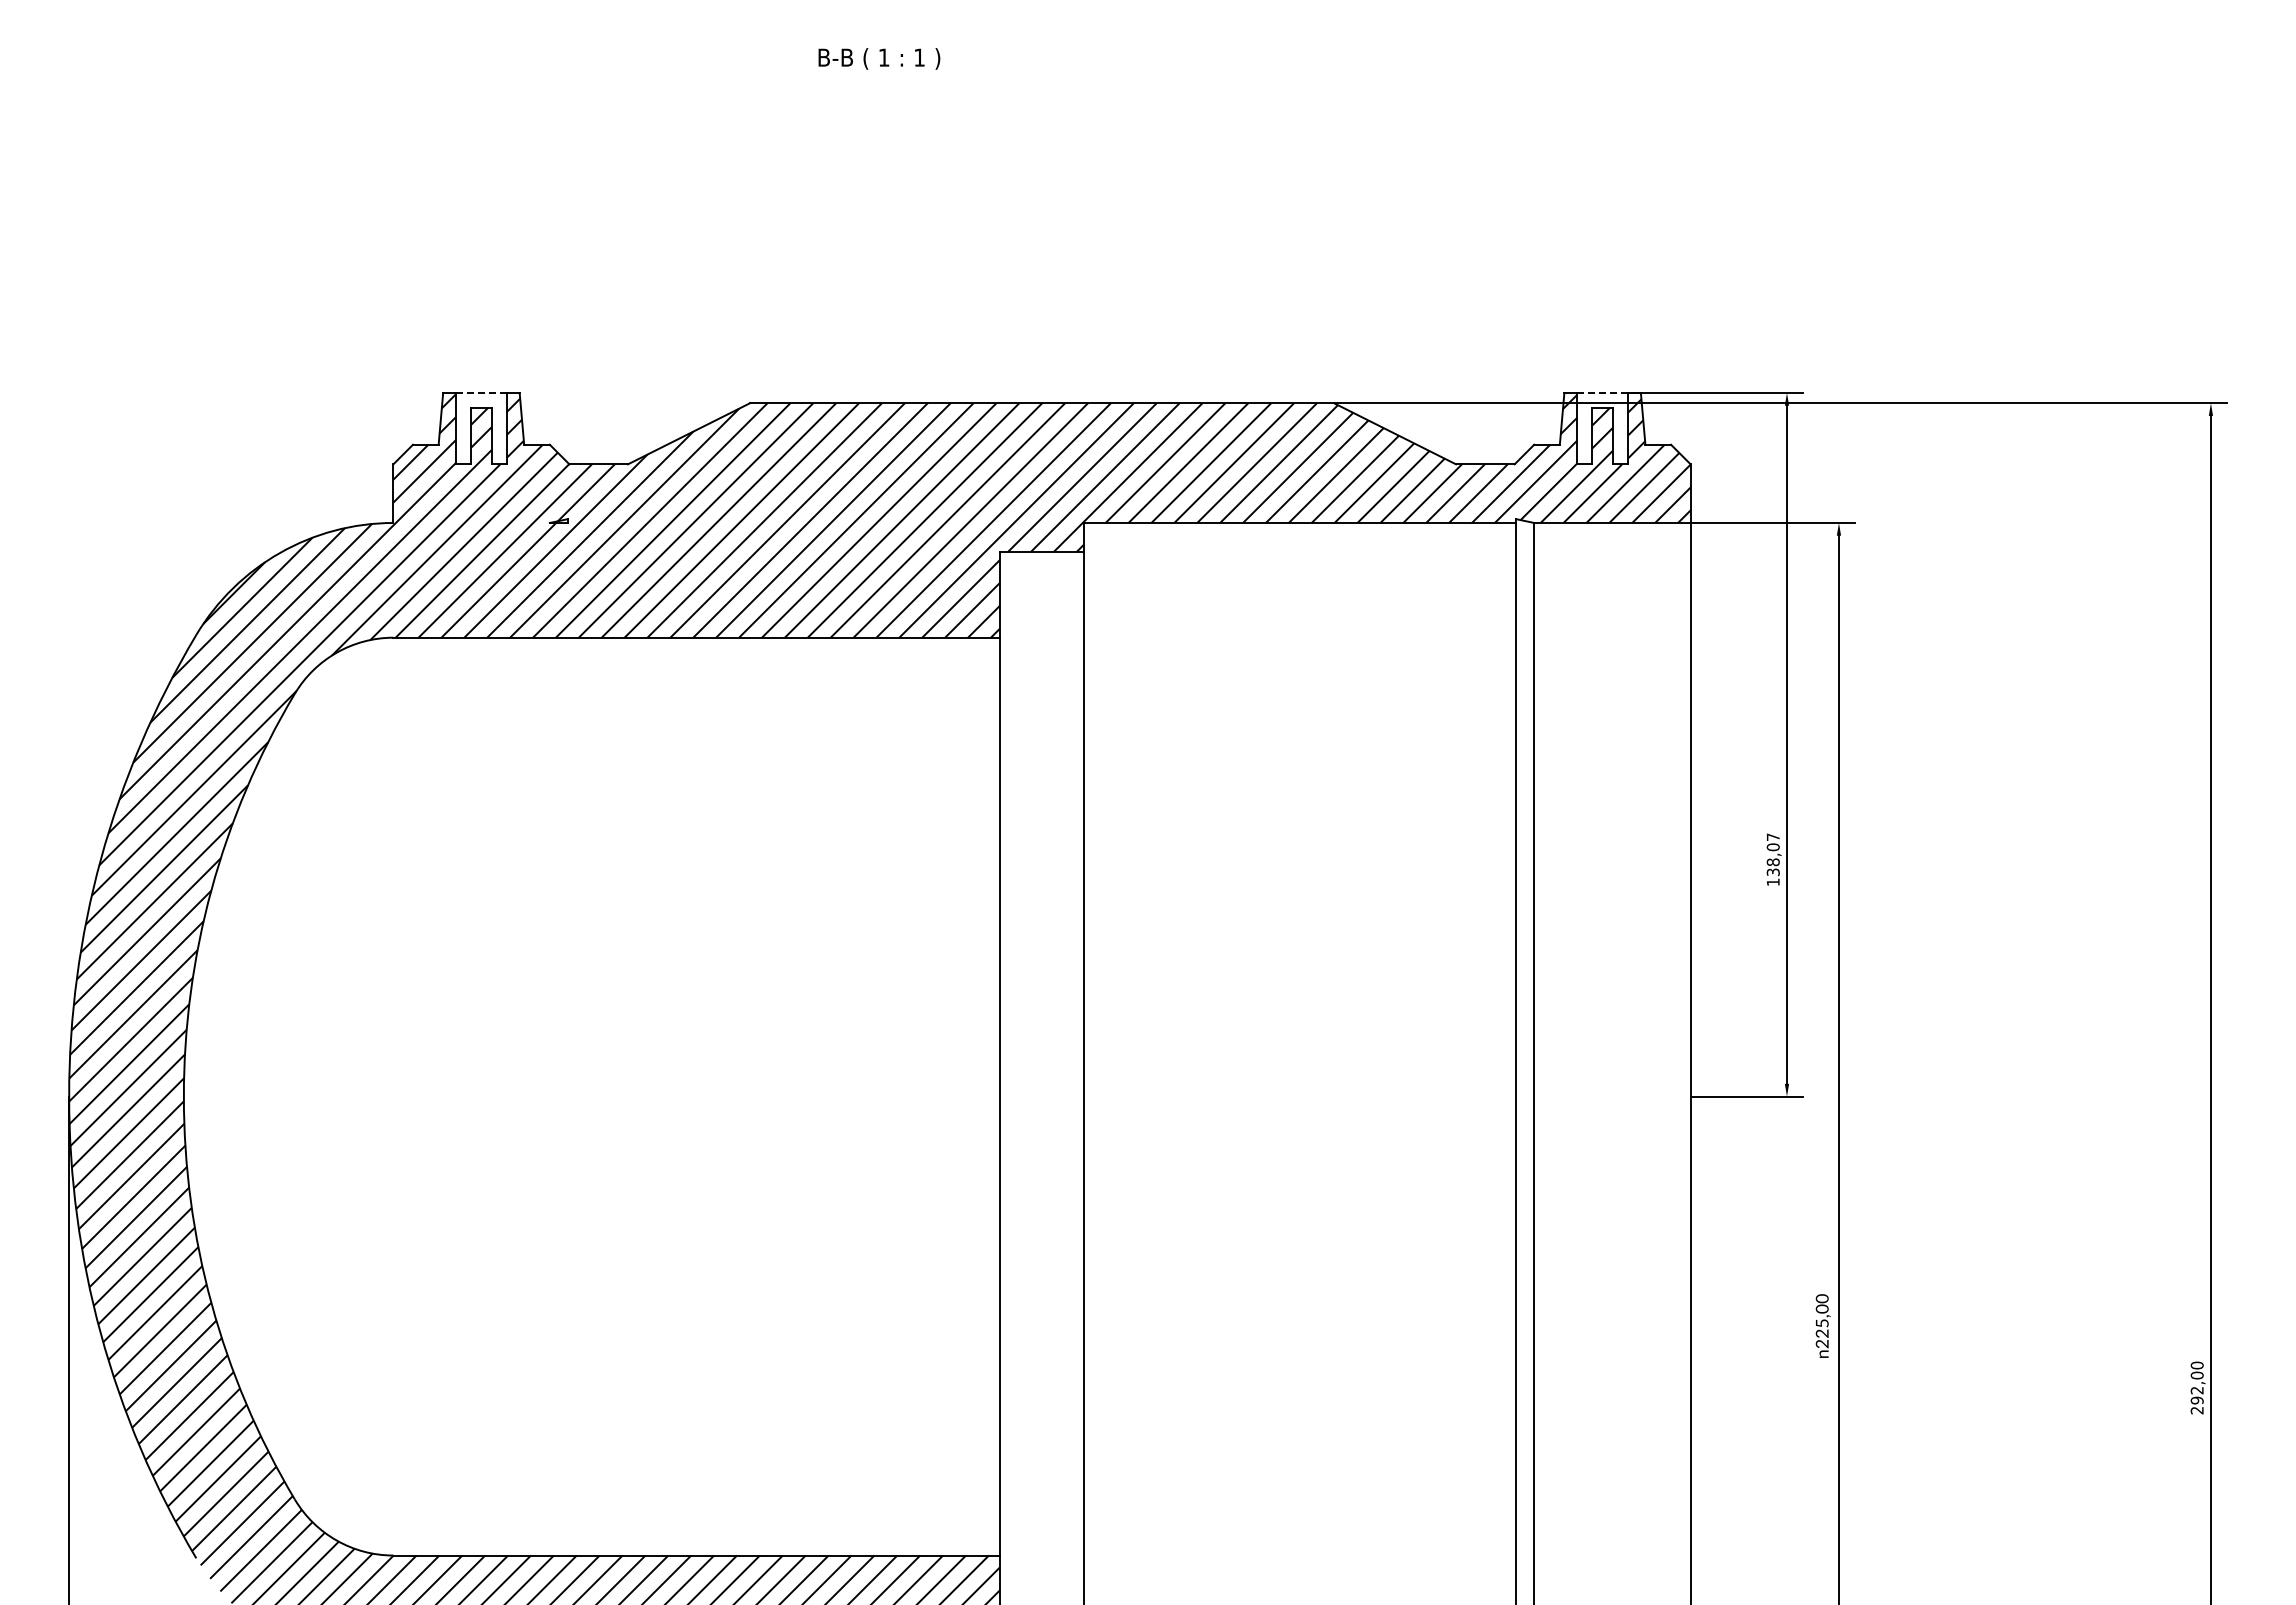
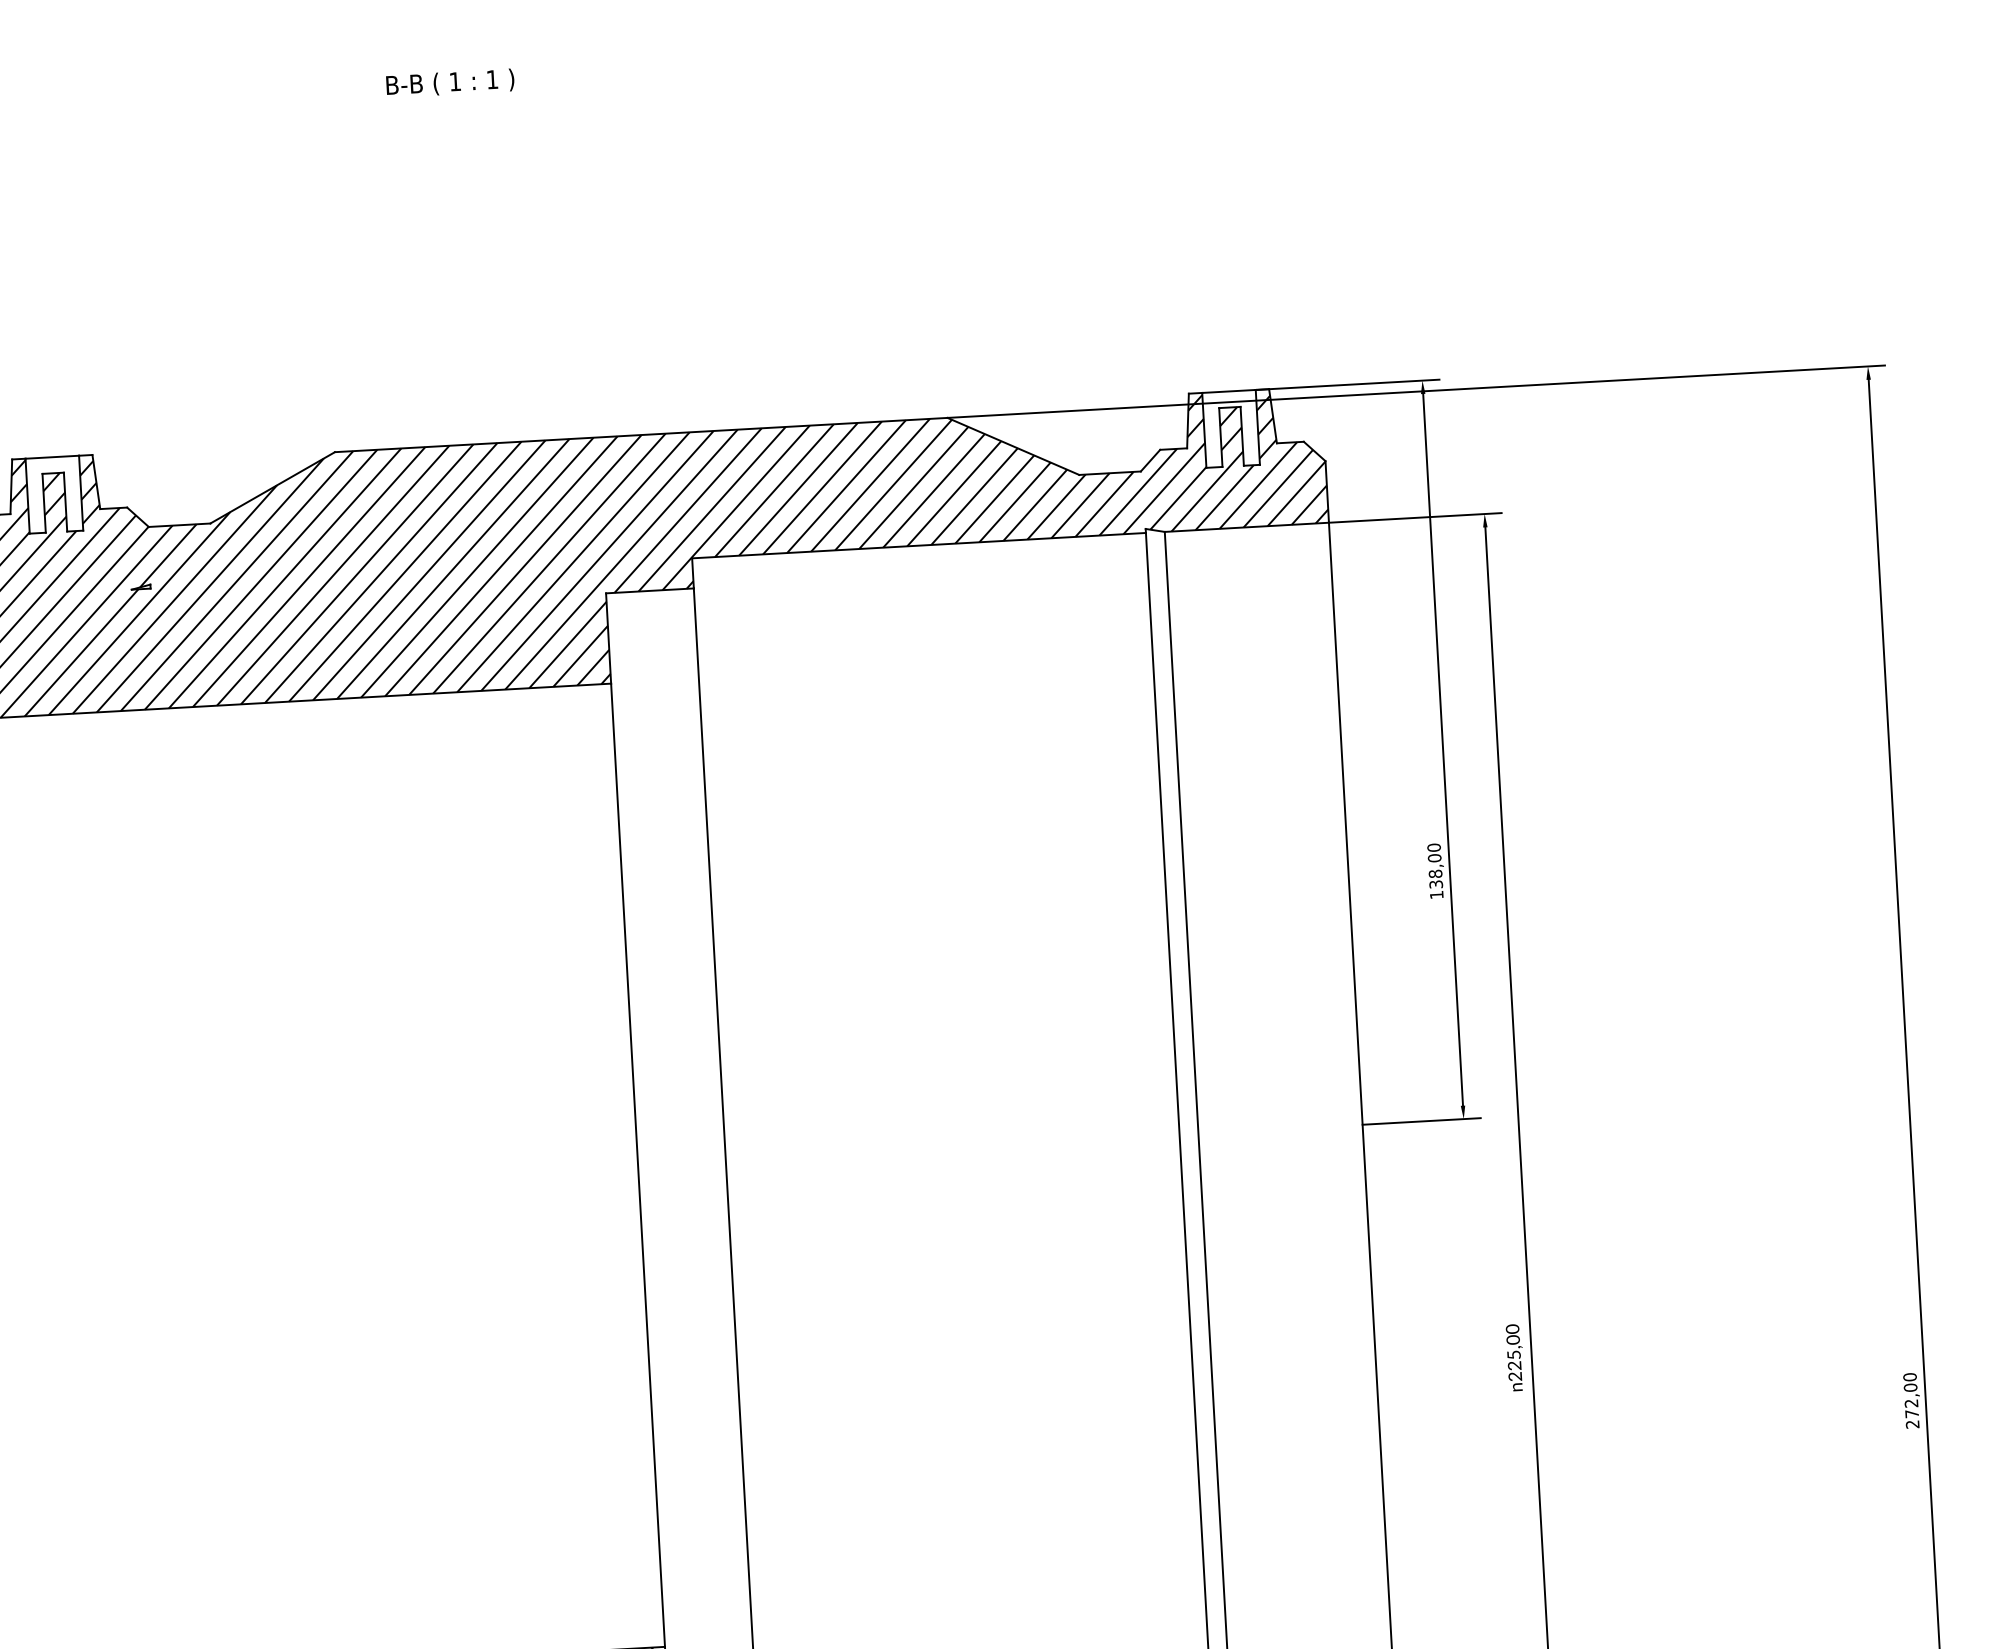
line: (481, 392) -> (52, 456), dashed -> solid
line: (1603, 392) -> (1229, 390), dashed -> solid
text: (1772, 837) -> (1433, 848), 138,07 -> 138,00
text: (2196, 1400) -> (1911, 1413), 292,00 -> 272,00

